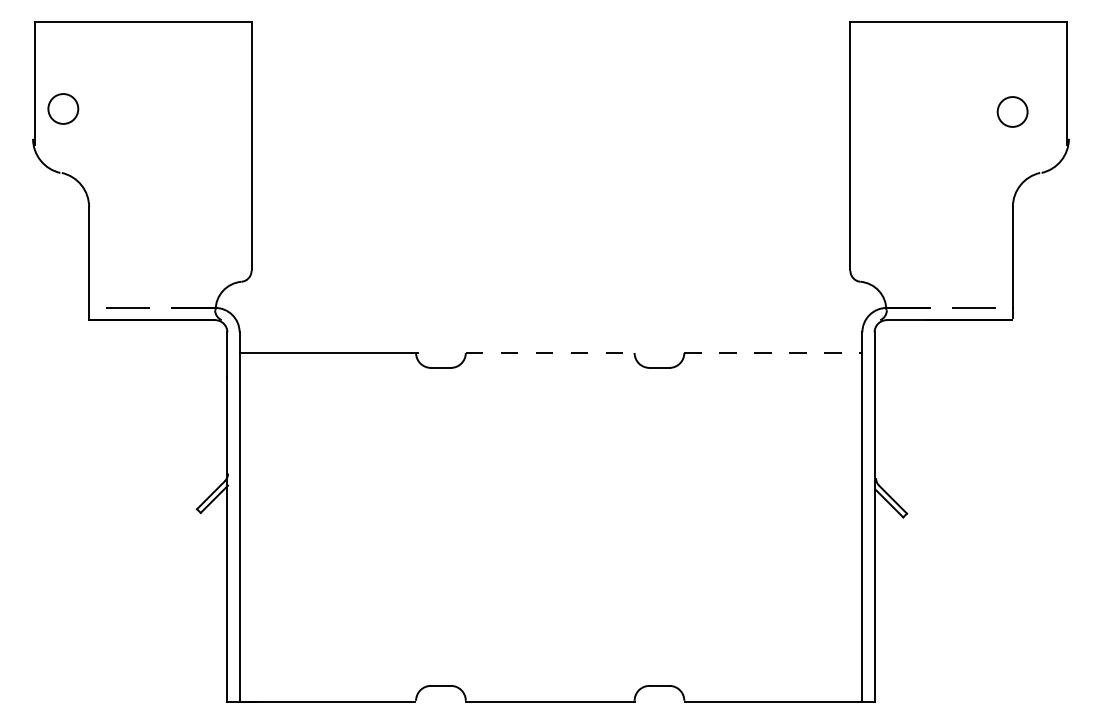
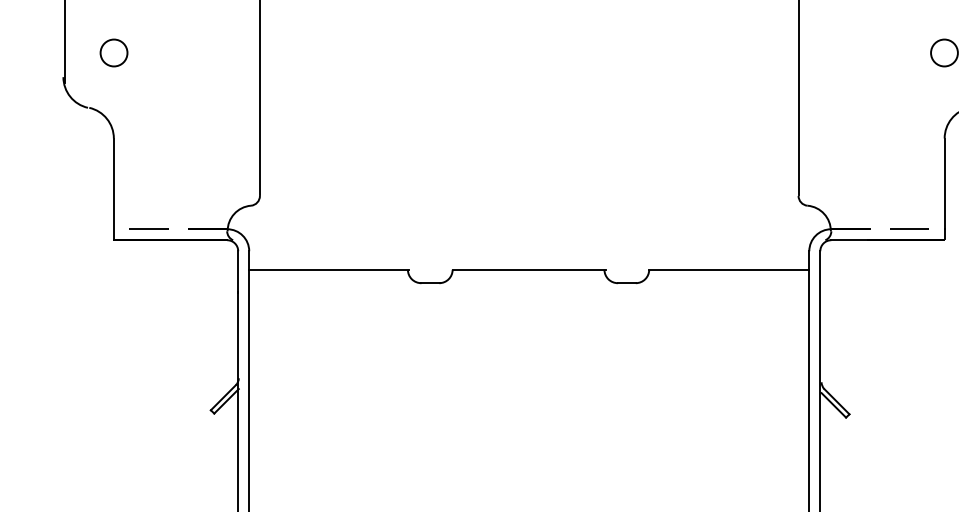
circle: (63, 108) -> (114, 52), moved
line: (551, 352) -> (529, 269), dashed -> solid
line: (773, 352) -> (729, 269), dashed -> solid

